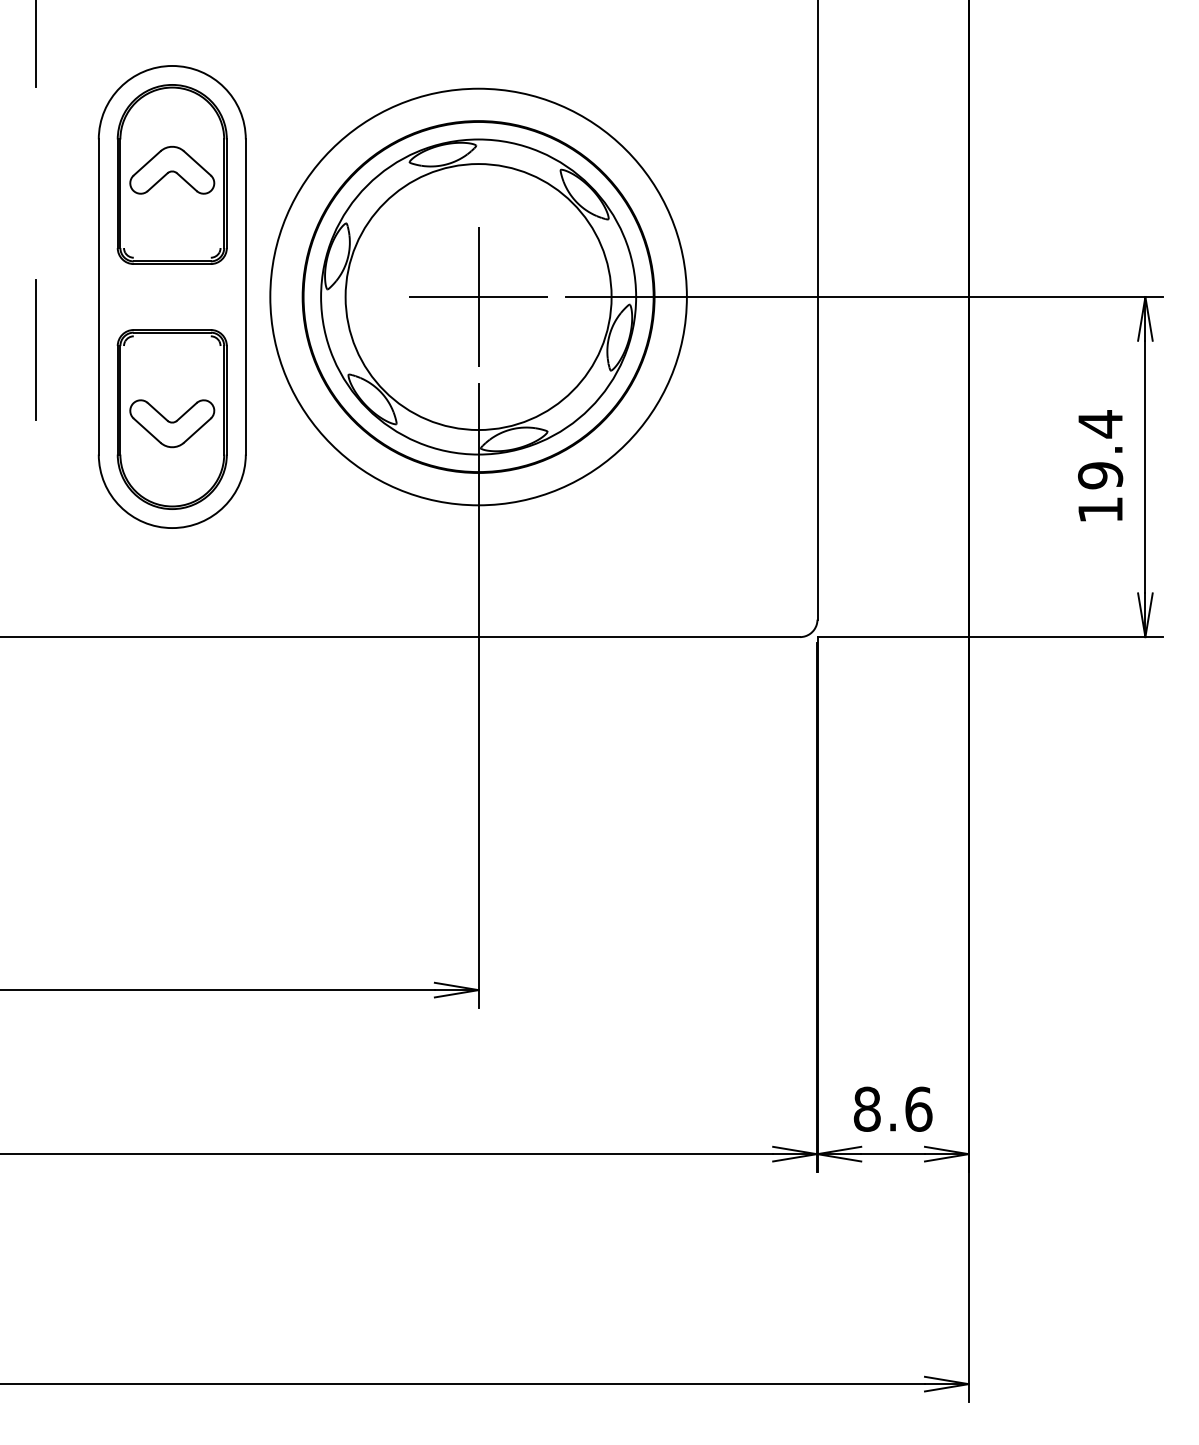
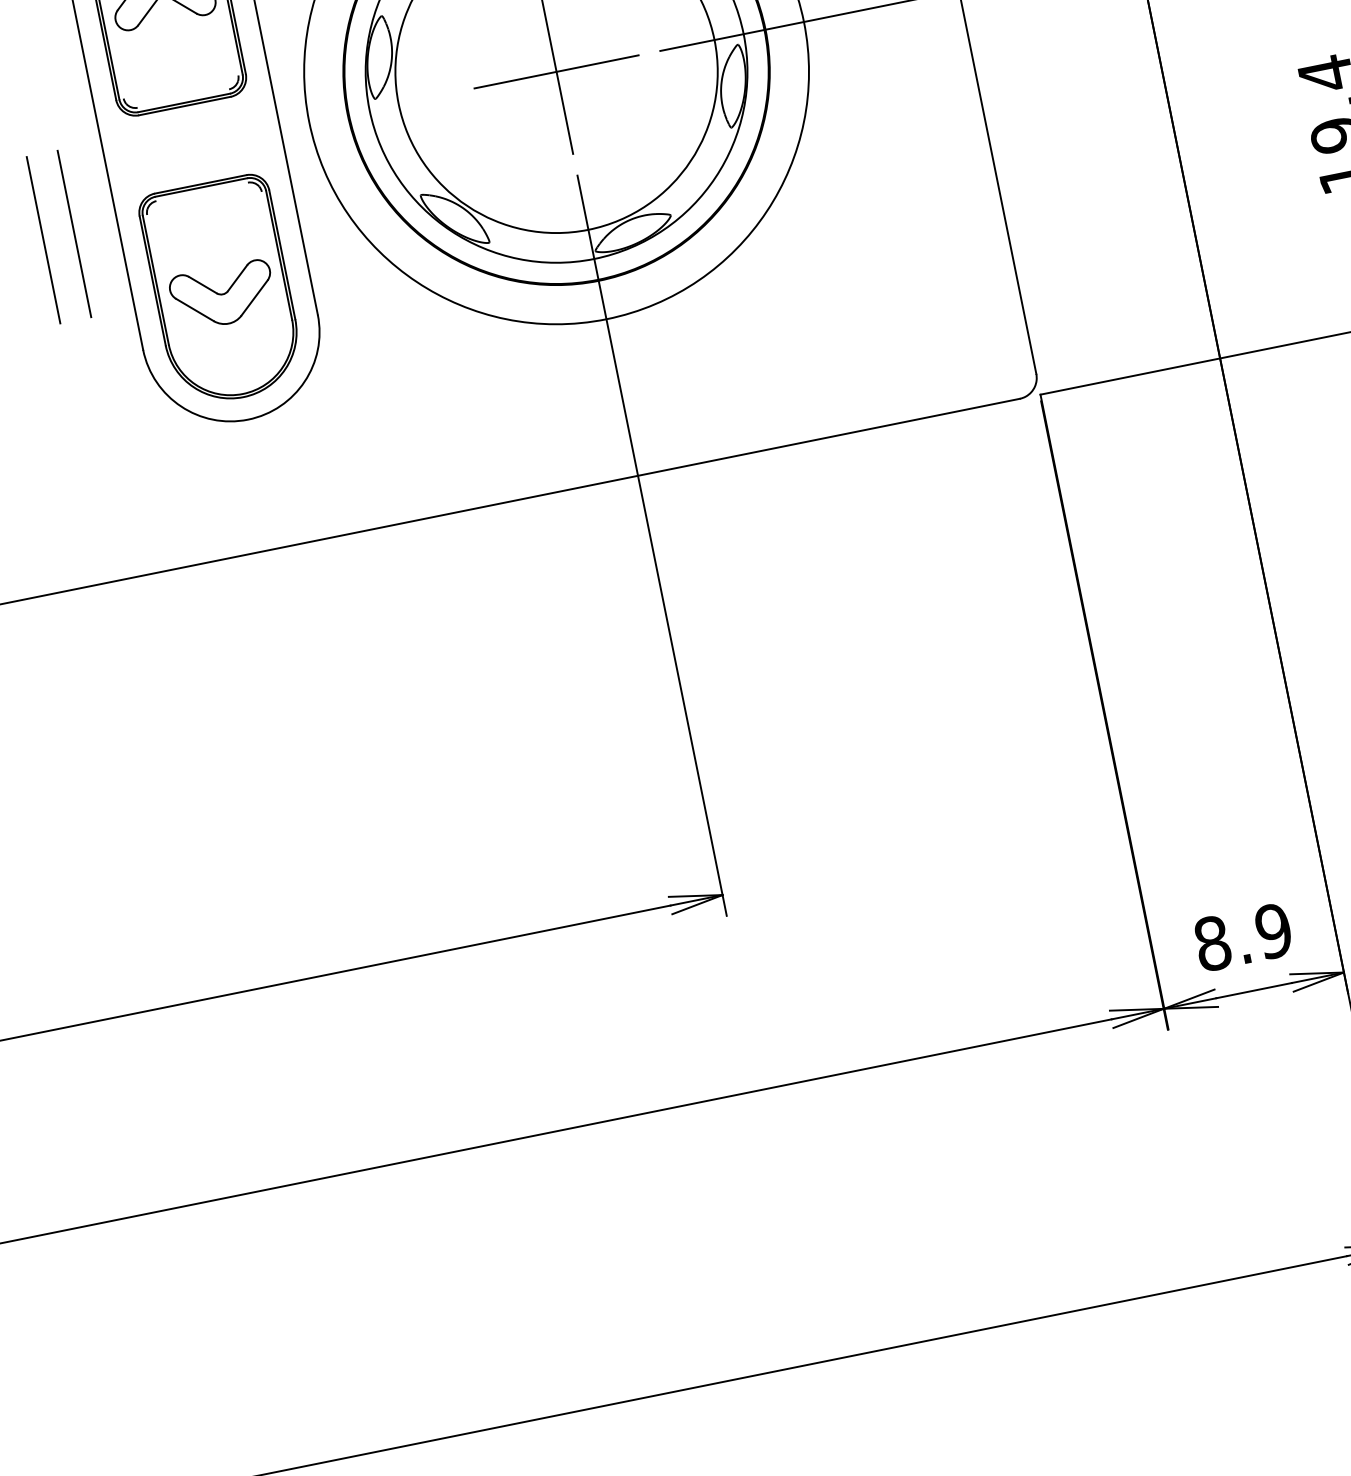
line: (61, 349) -> (73, 234), added
text: (918, 1108) -> (1273, 930), 8.6 -> 8.9

